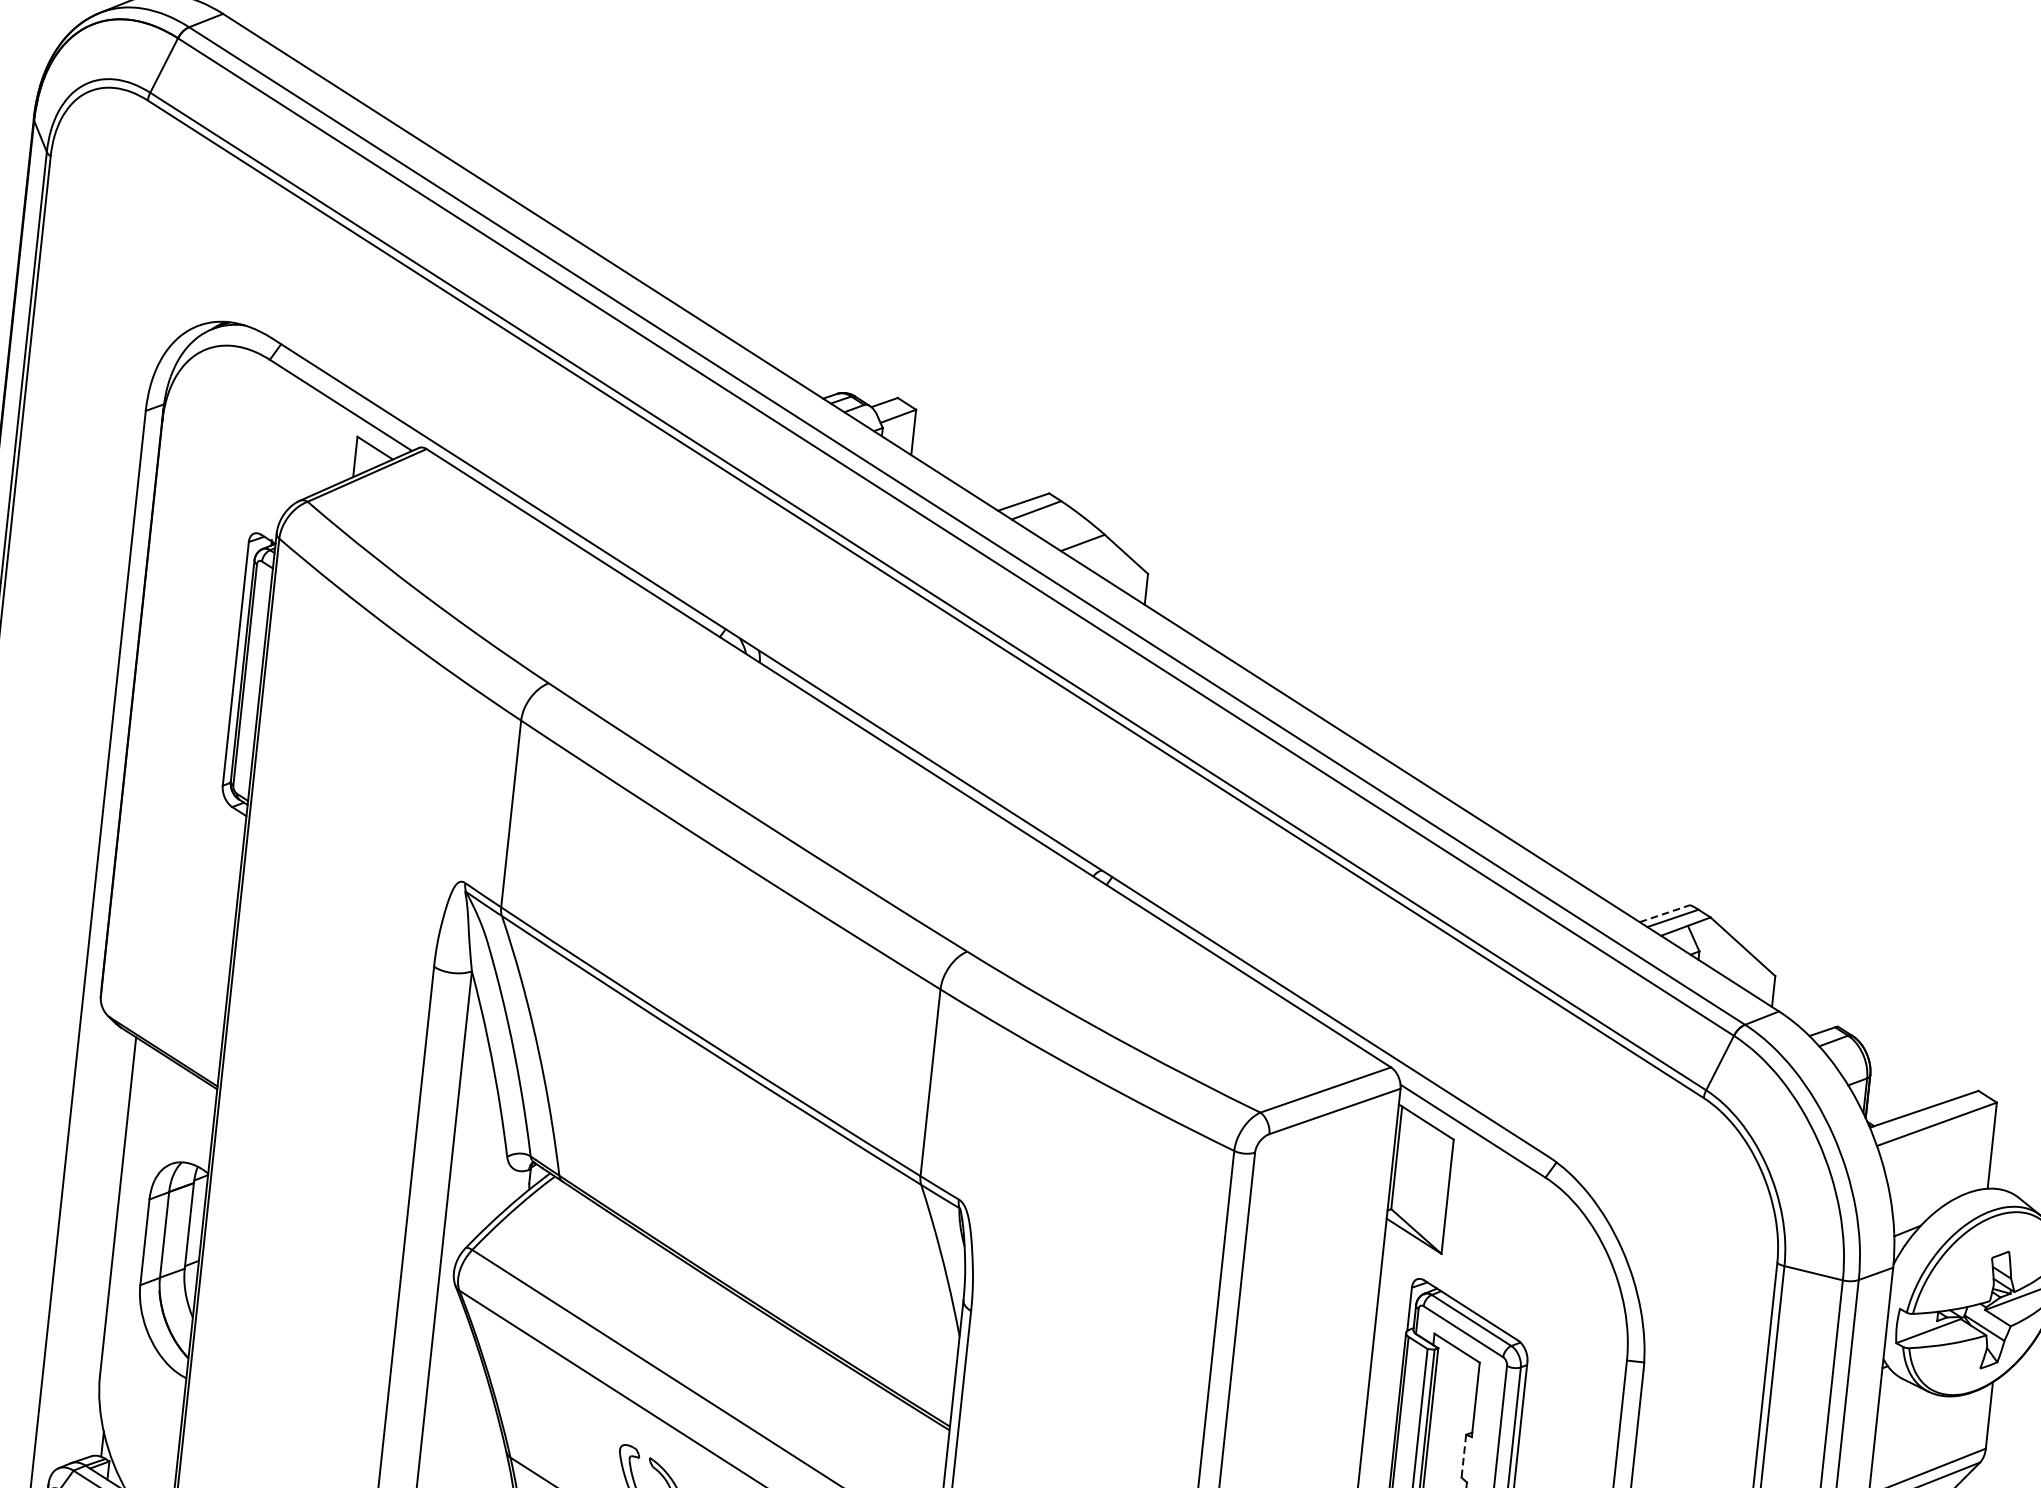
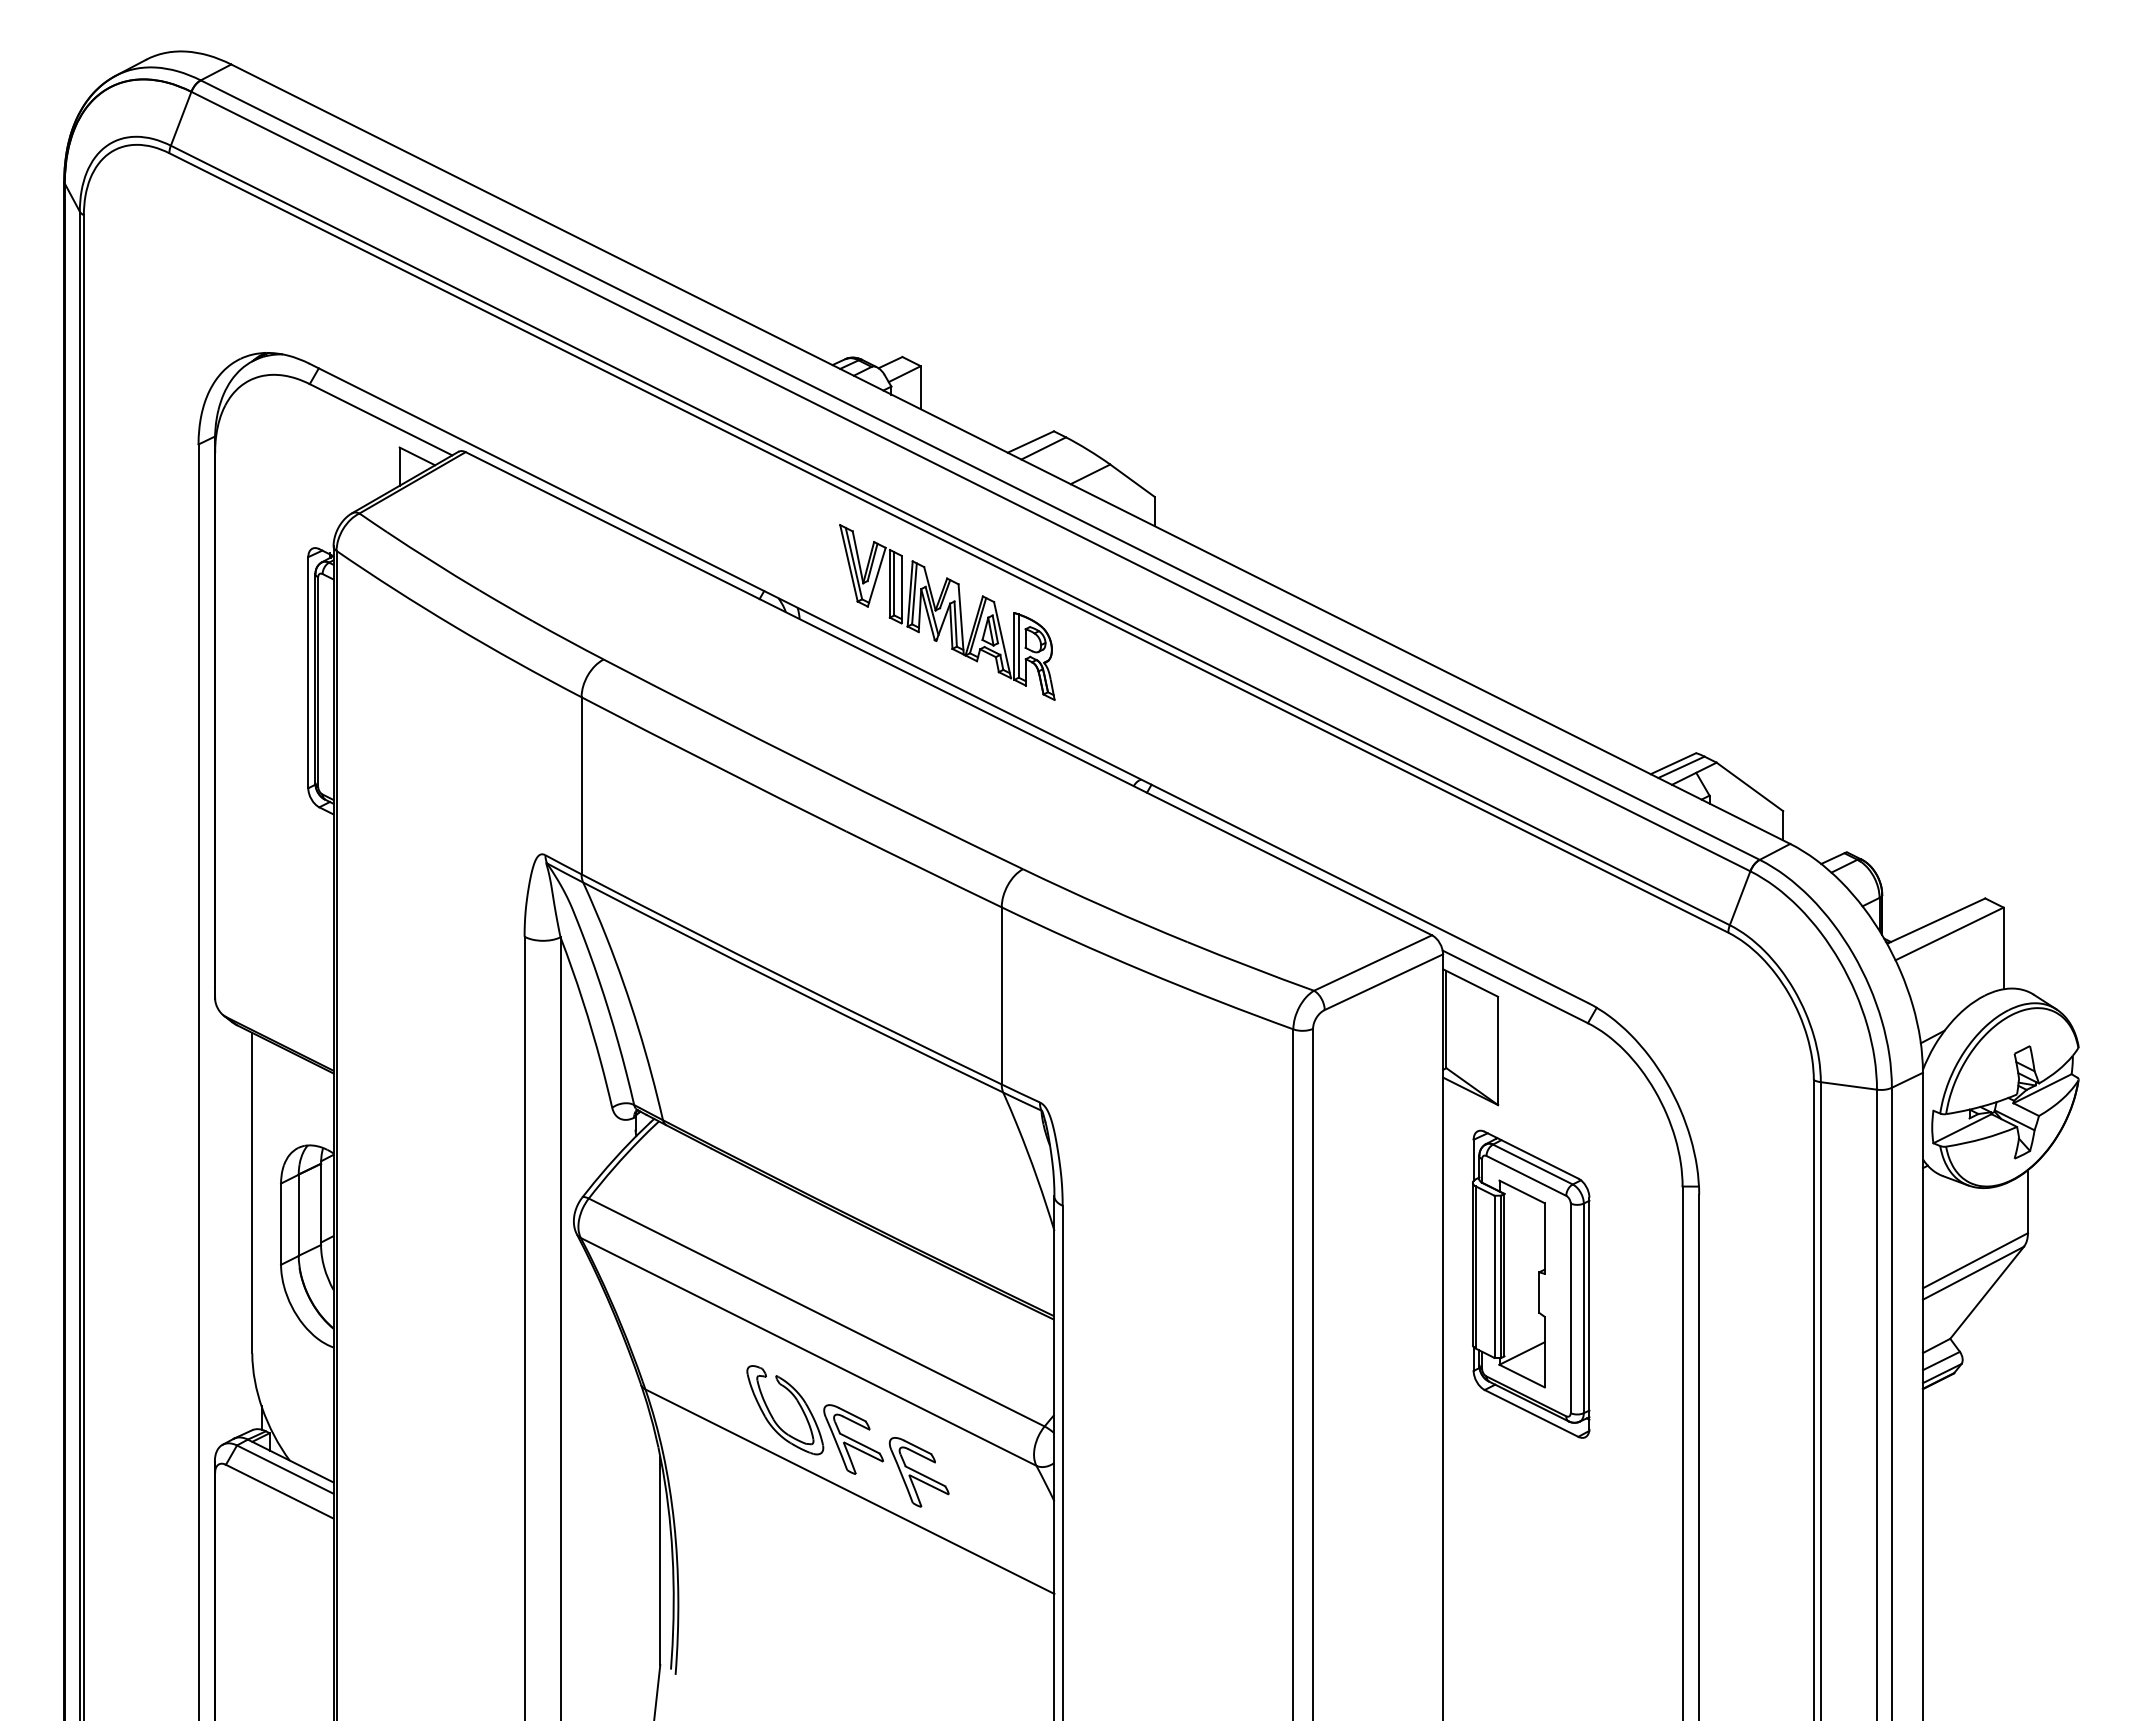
part: (916, 672) -> (947, 612), added
line: (1665, 913) -> (1673, 763), dashed -> solid
line: (1464, 1457) -> (1539, 1293), dashed -> solid

